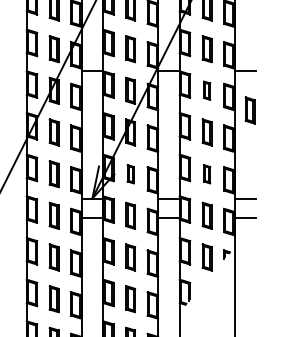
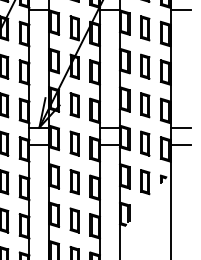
part: (206, 90) -> (144, 28), size x1.43
part: (249, 110) -> (184, 46), removed
part: (130, 174) -> (74, 105), size x1.43
part: (206, 174) -> (144, 105), size x1.43

